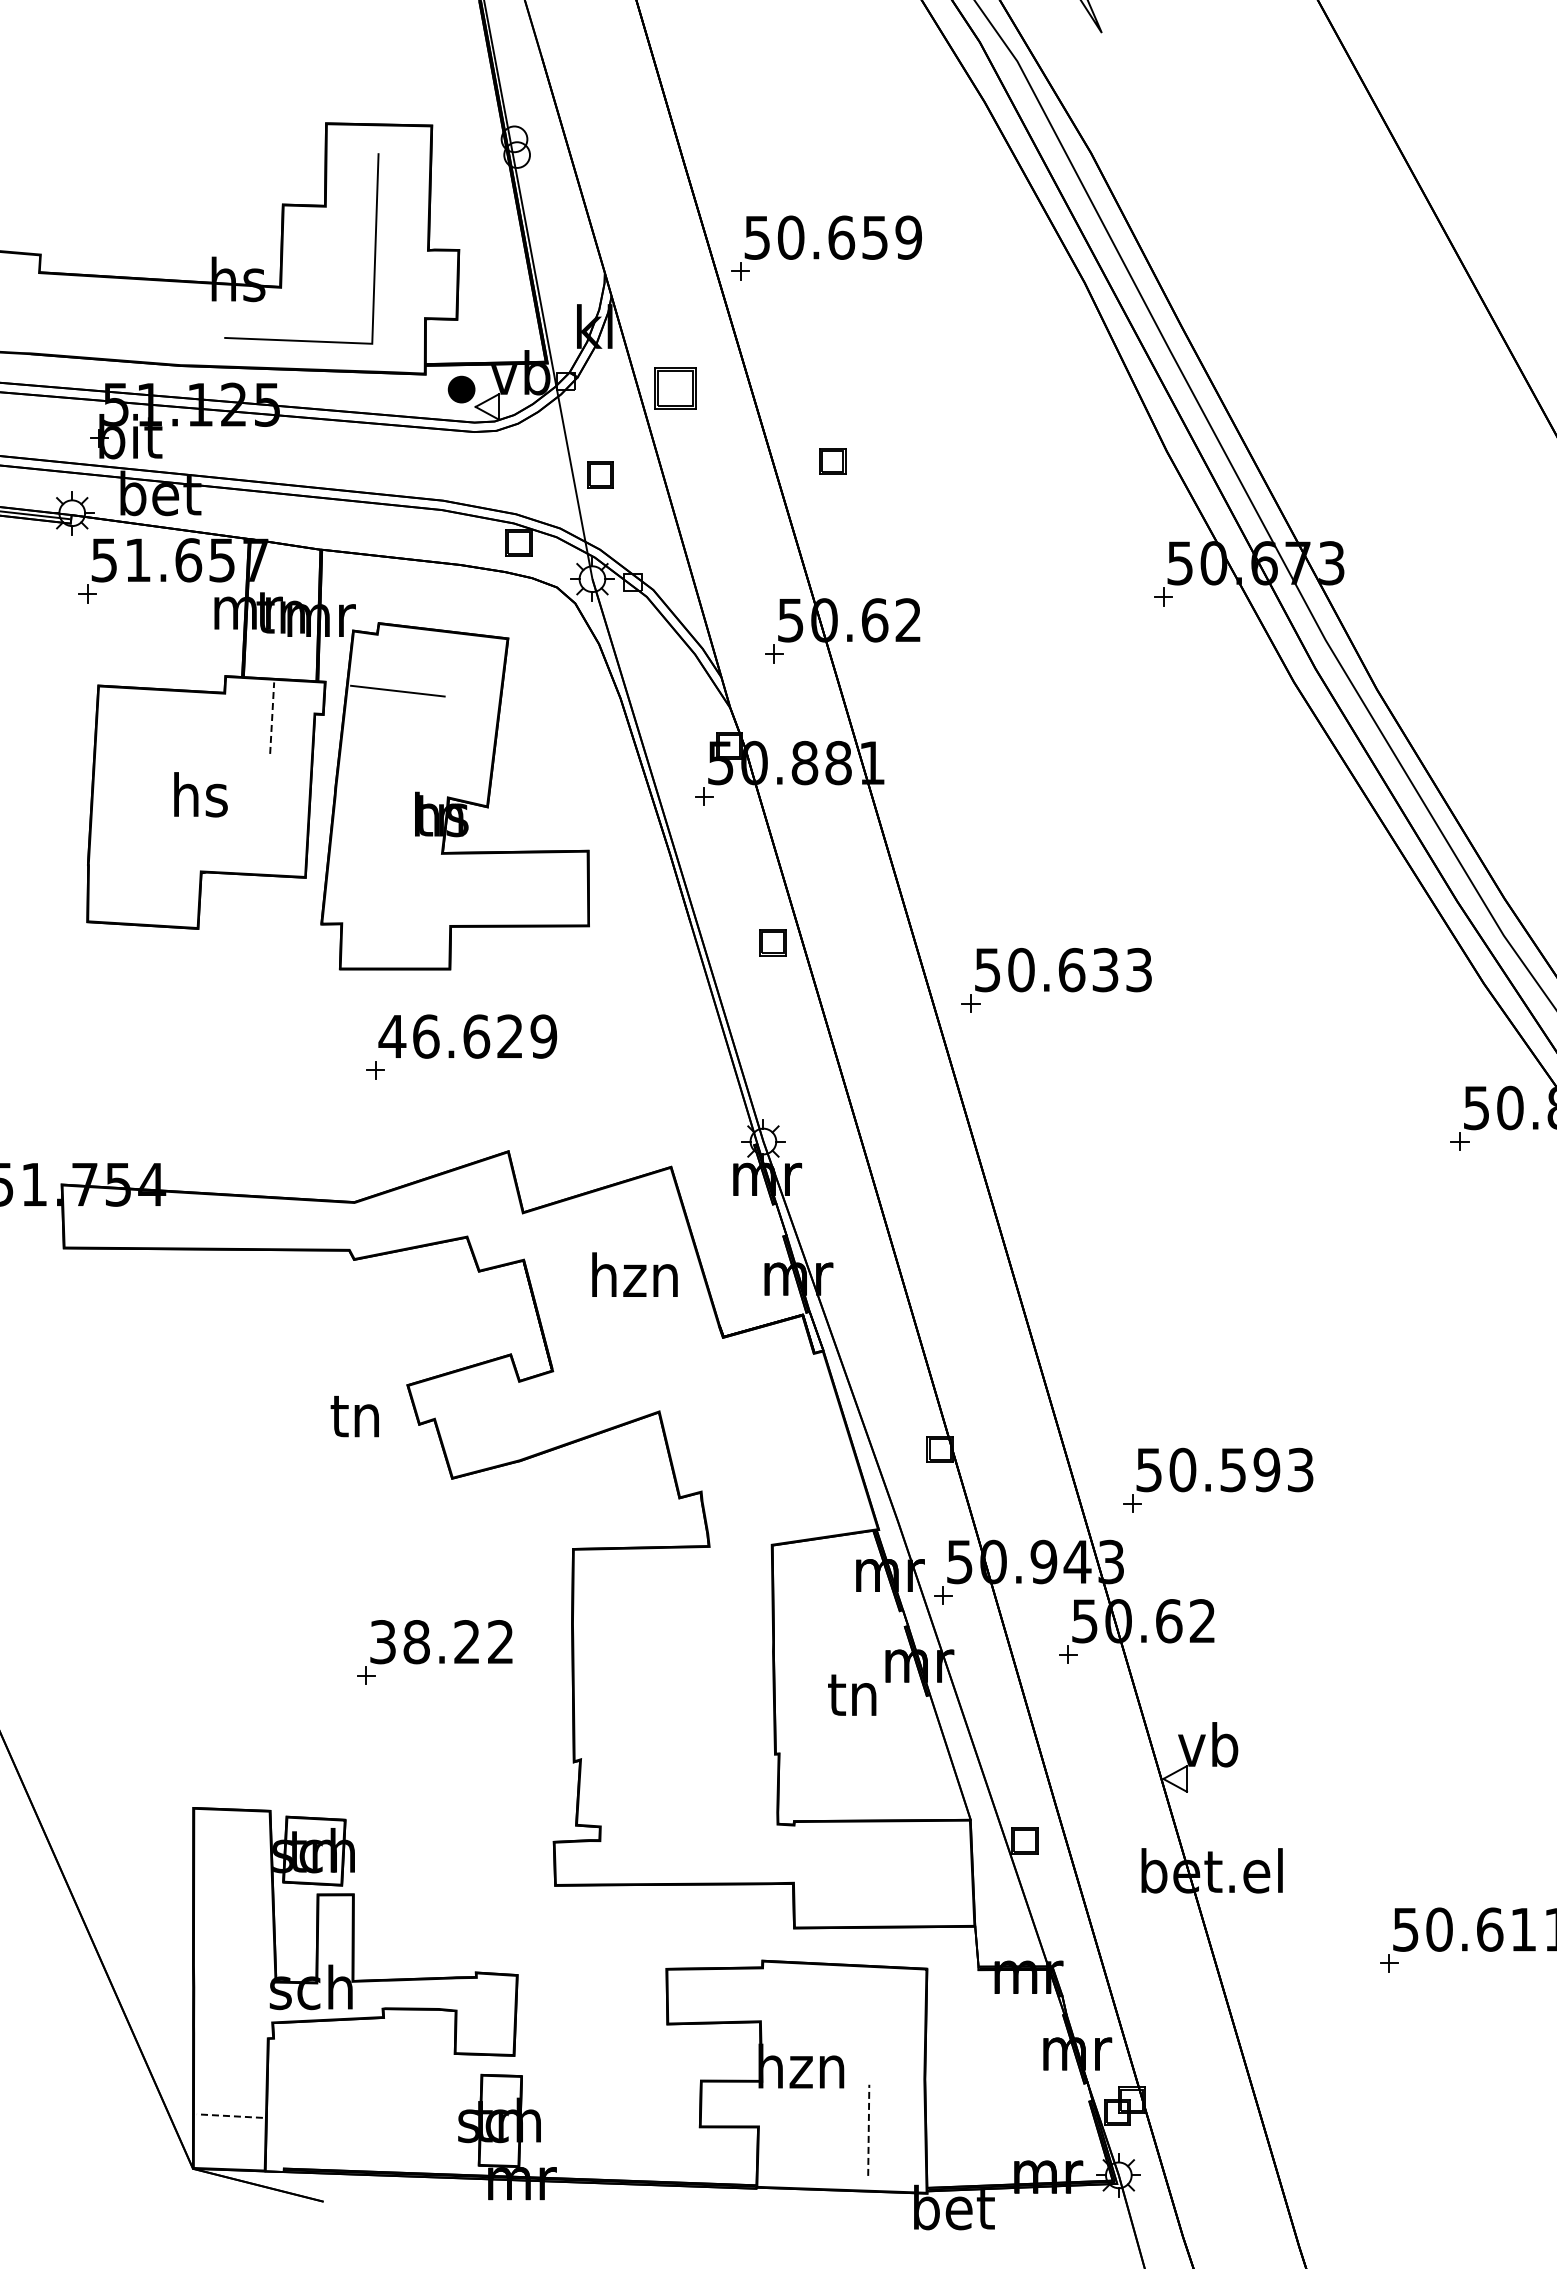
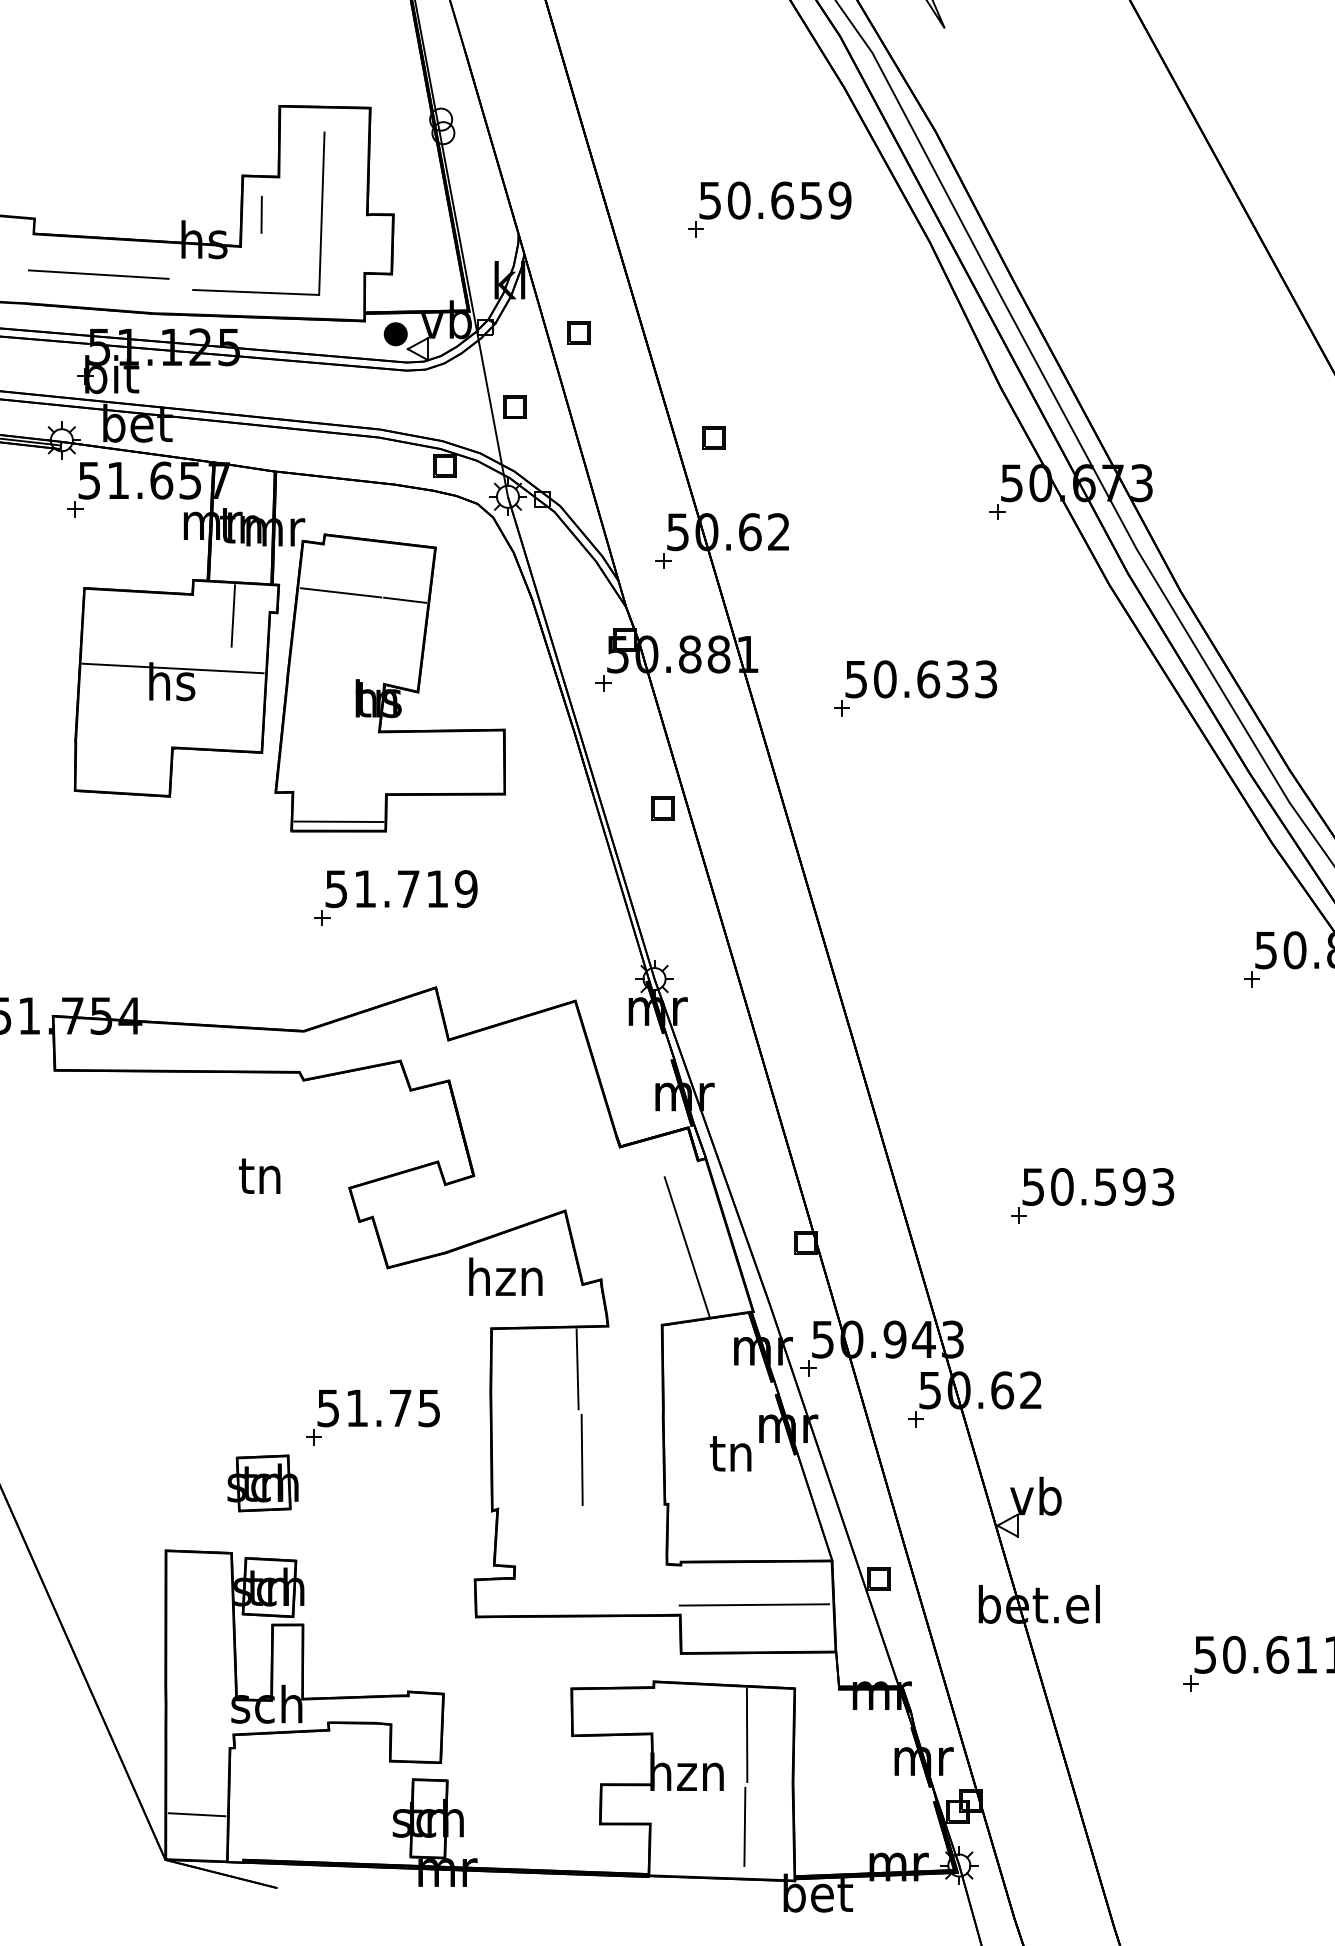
part: (826, 247) -> (769, 208), moved
line: (305, 250) -> (261, 214), added
line: (114, 320) -> (98, 274), added
part: (674, 387) -> (578, 332), size x0.62
part: (832, 461) -> (713, 437), moved
line: (472, 699) -> (405, 599), added
line: (272, 718) -> (233, 616), dashed -> solid
line: (201, 778) -> (172, 667), added
line: (395, 957) -> (339, 821), added
part: (1056, 980) -> (915, 688), moved
text: (450, 1036) -> (386, 888), 46.629 -> 51.719
text: (634, 1274) -> (505, 1276), moved
text: (354, 1416) -> (259, 1176), moved
line: (801, 1453) -> (687, 1246), added
part: (1220, 1485) -> (1094, 1200), moved
line: (673, 1596) -> (577, 1369), added
text: (441, 1642) -> (378, 1408), 38.22 -> 51.75
line: (678, 1701) -> (581, 1459), added
part: (306, 1729) -> (262, 1483), added
line: (879, 1871) -> (754, 1604), added
line: (871, 2023) -> (747, 1735), added
line: (229, 2116) -> (196, 1815), dashed -> solid
line: (868, 2130) -> (744, 1827), dashed -> solid

